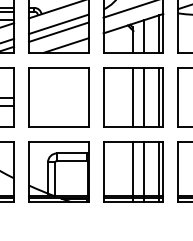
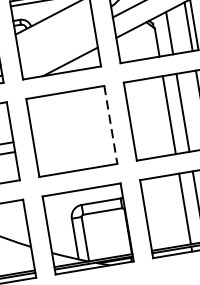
line: (58, 24) -> (55, 36), removed
line: (58, 31) -> (56, 45), removed
line: (88, 97) -> (110, 125), solid -> dashed

